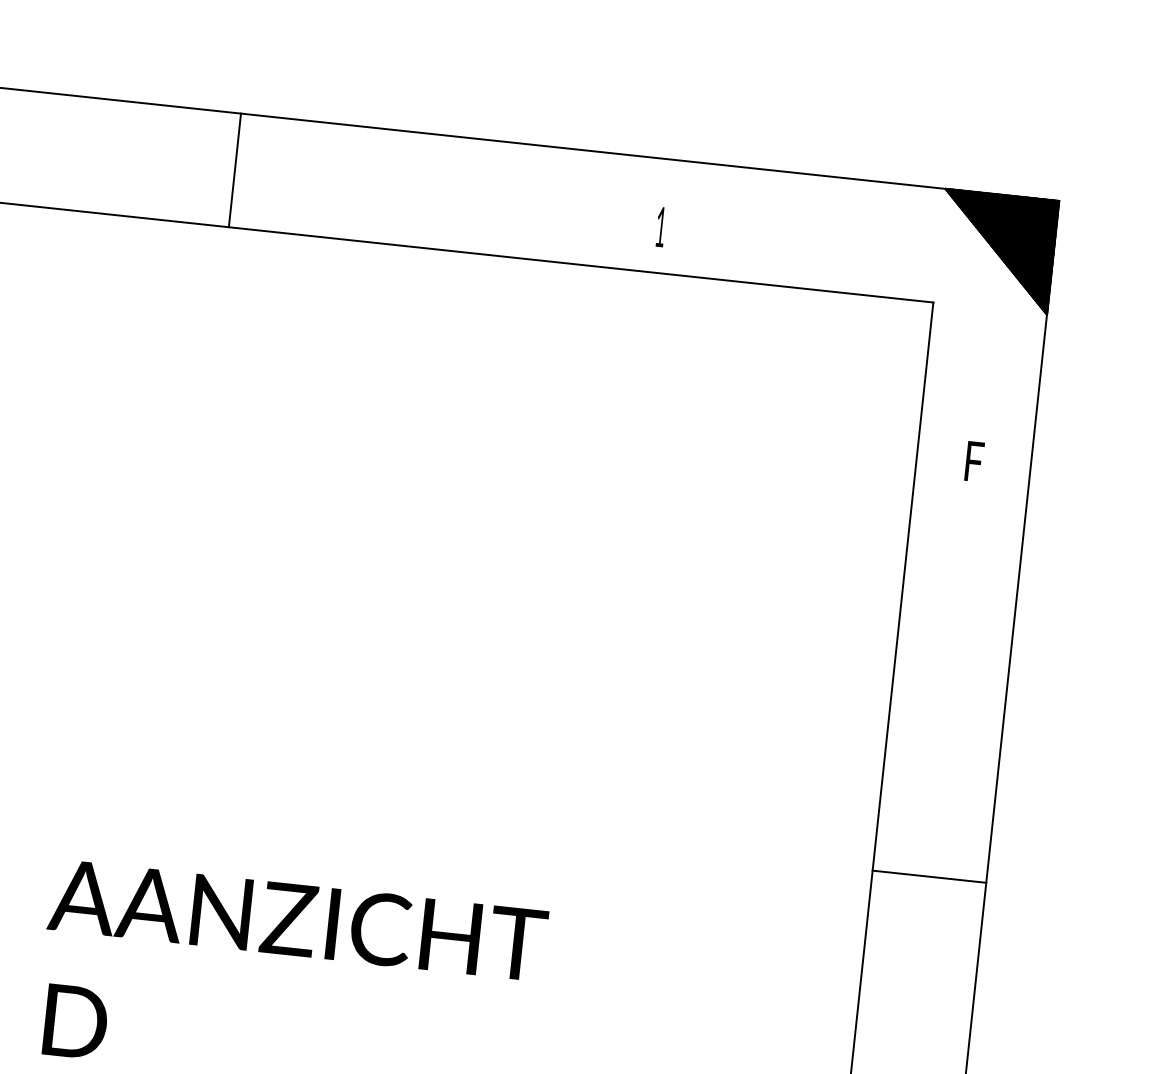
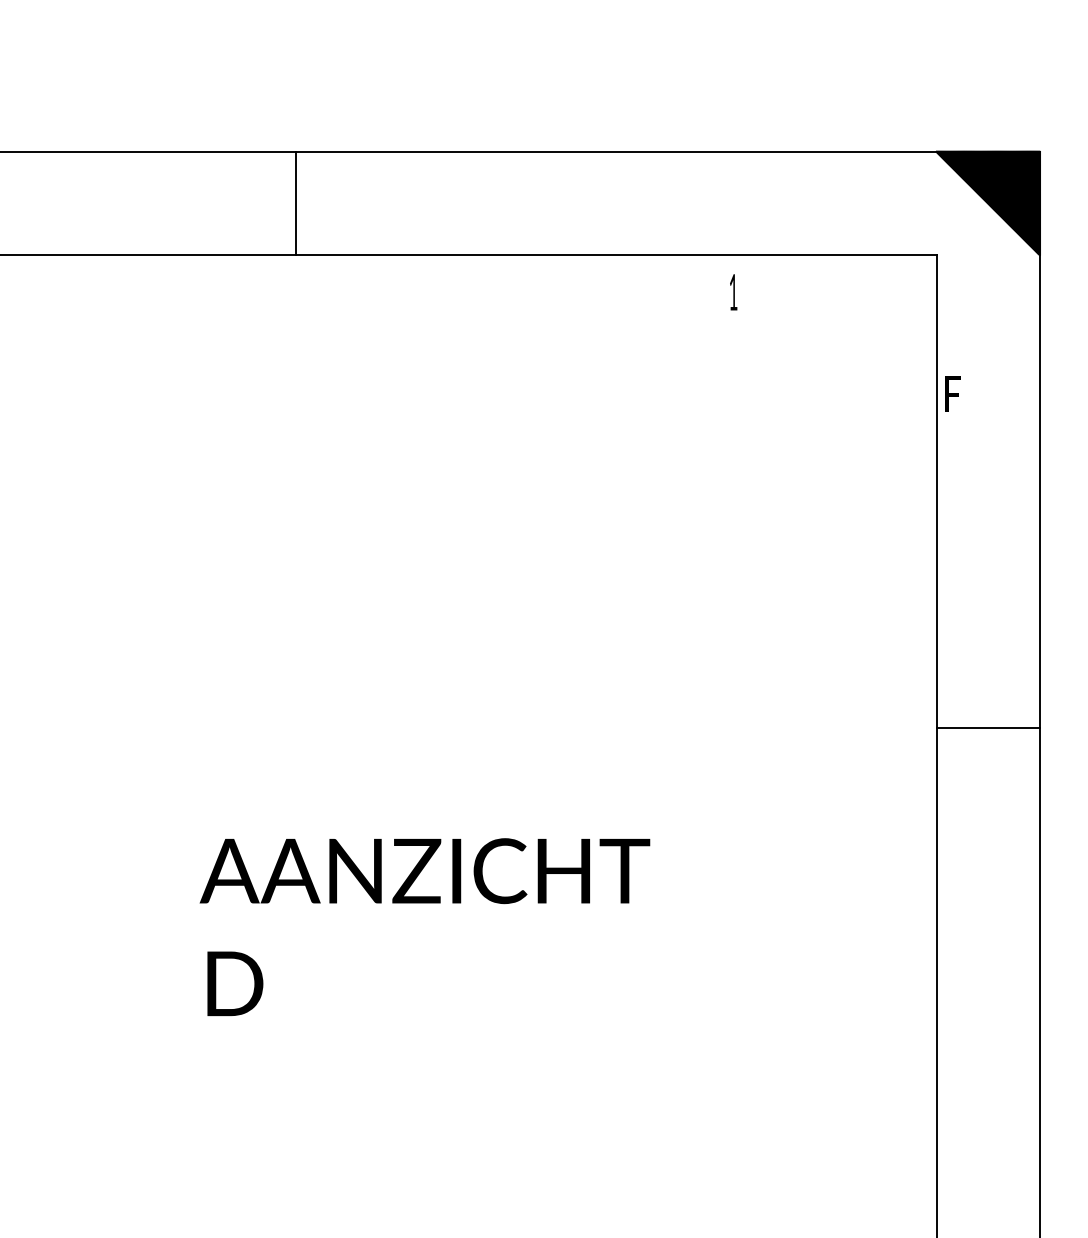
text: (660, 227) -> (733, 292), moved
text: (974, 461) -> (952, 393), moved
line: (928, 876) -> (987, 728), moved

